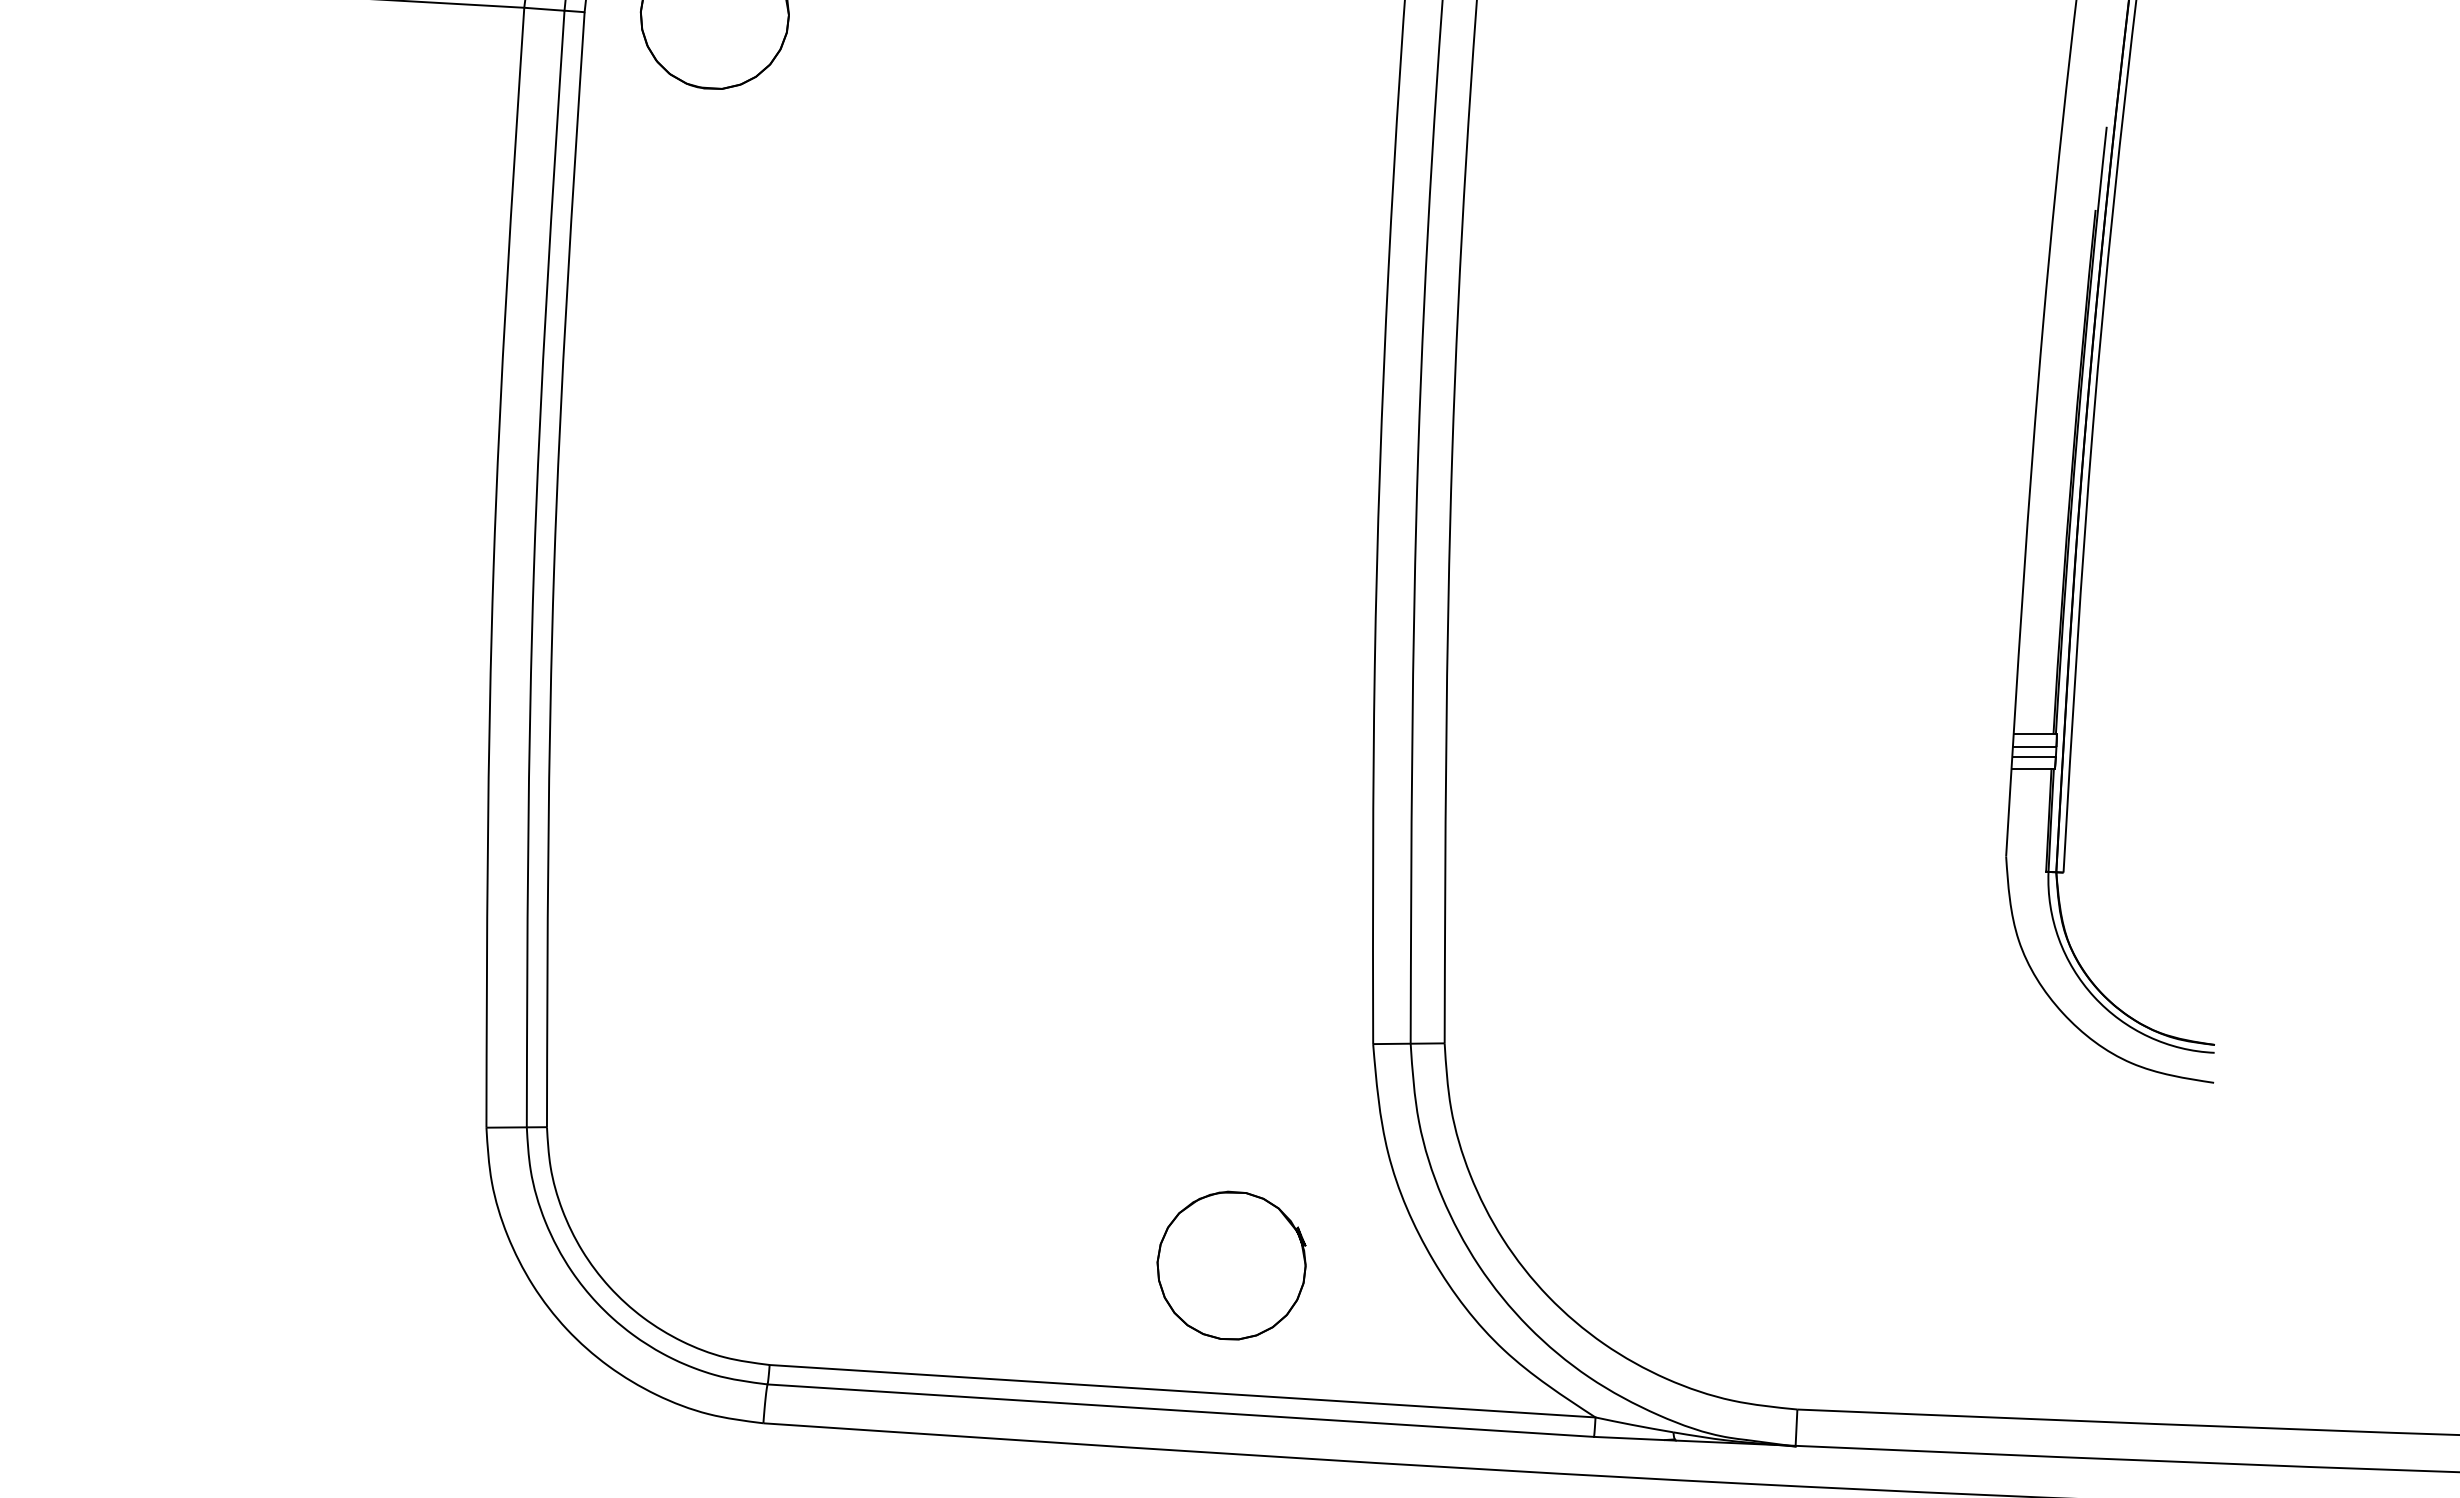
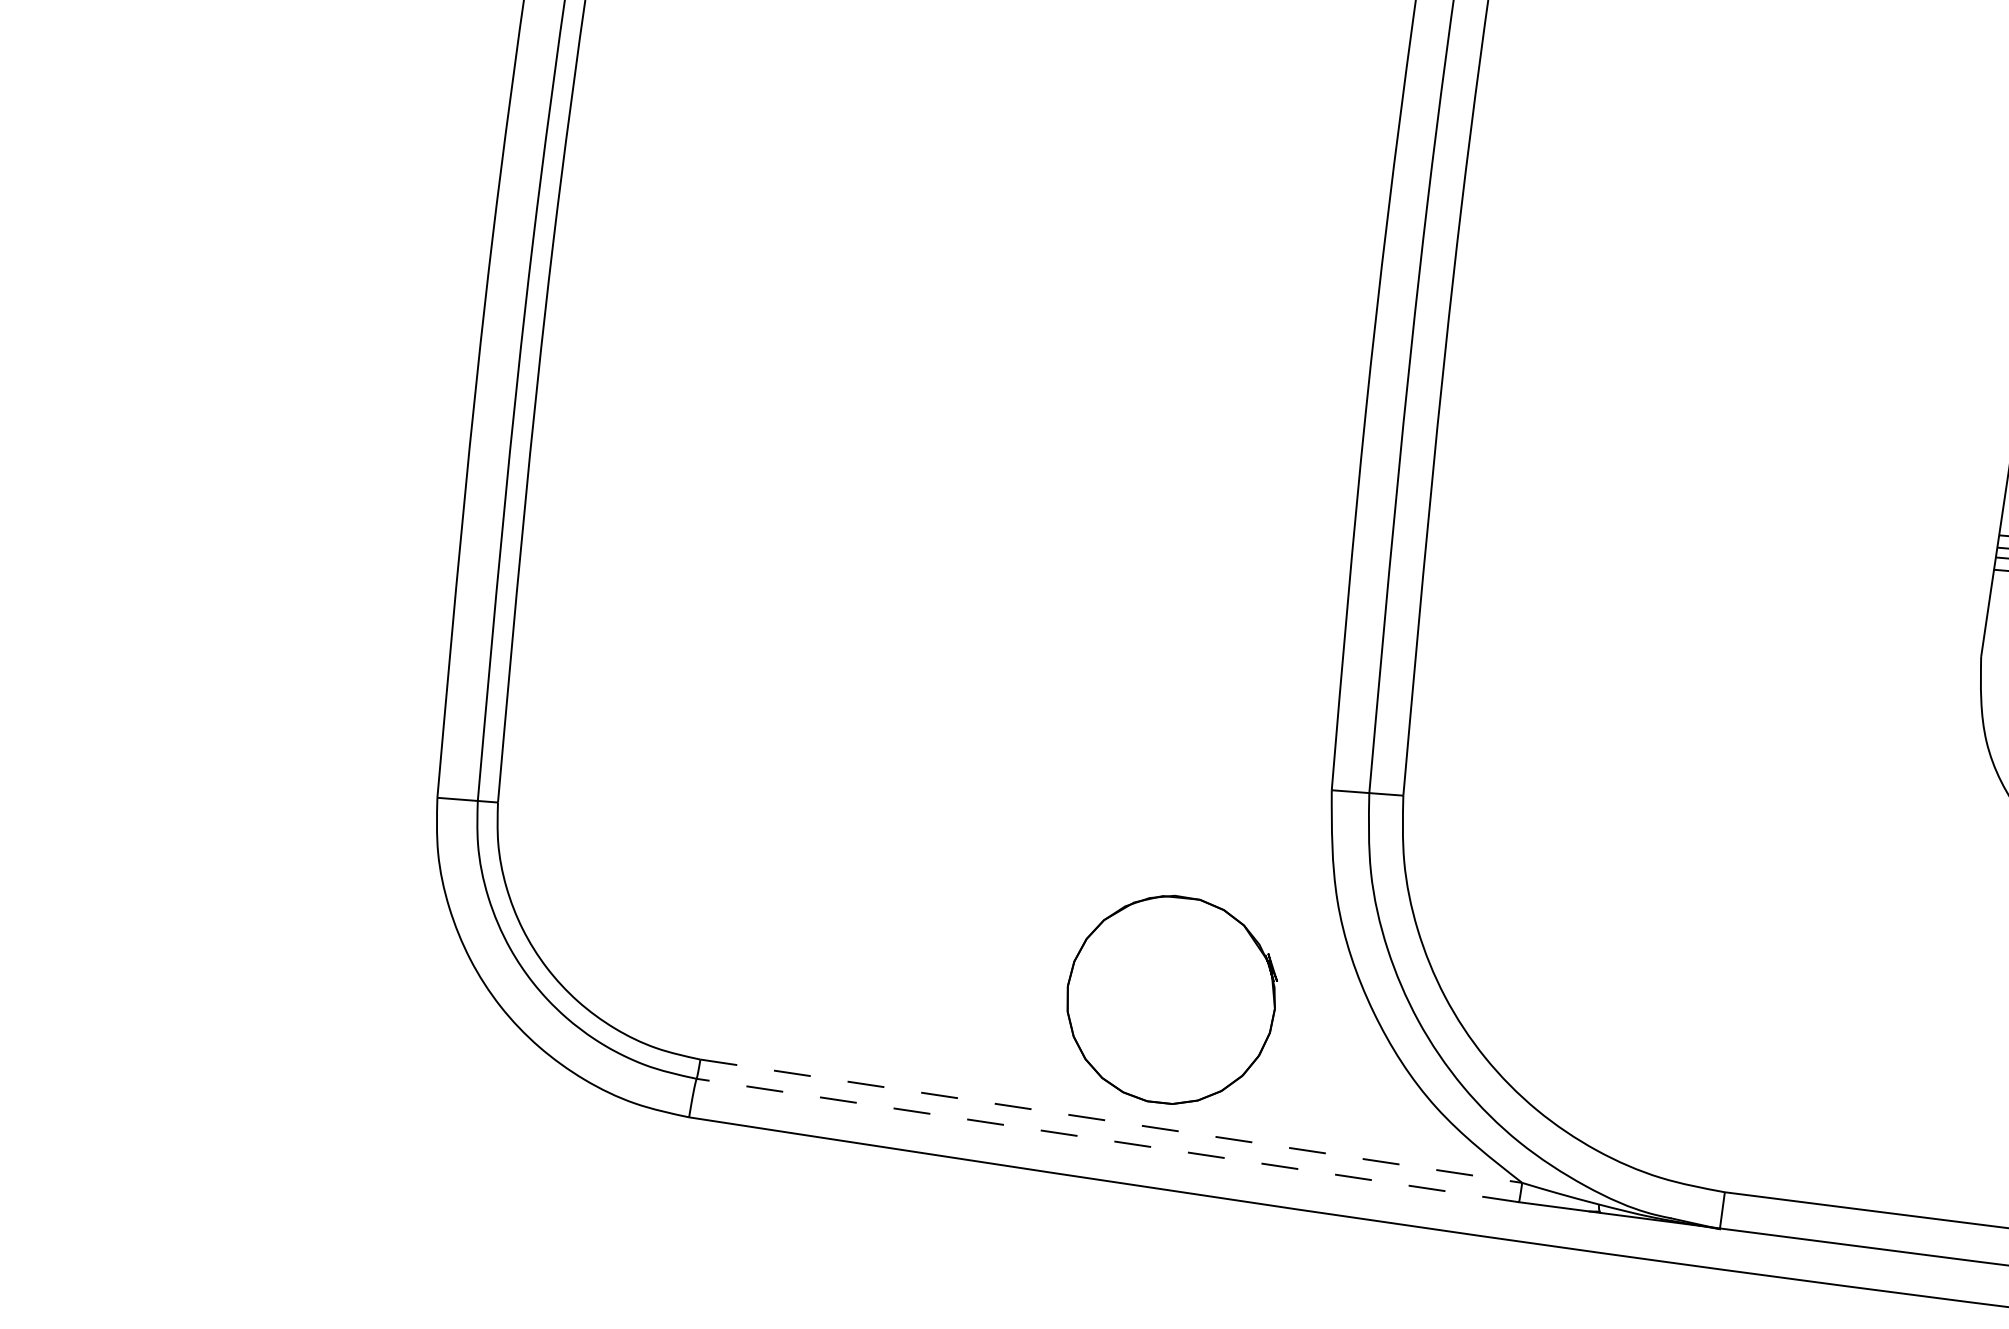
part: (1231, 1265) -> (1171, 999), size x1.4
line: (1182, 1391) -> (1111, 1121), solid -> dashed
line: (1180, 1410) -> (1107, 1140), solid -> dashed

